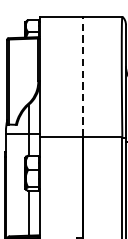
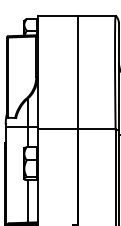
line: (83, 76) -> (78, 72), dashed -> solid

